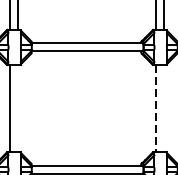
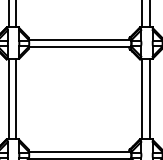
line: (17, 108) -> (16, 99), added
line: (155, 108) -> (142, 99), dashed -> solid
line: (163, 108) -> (149, 99), added

